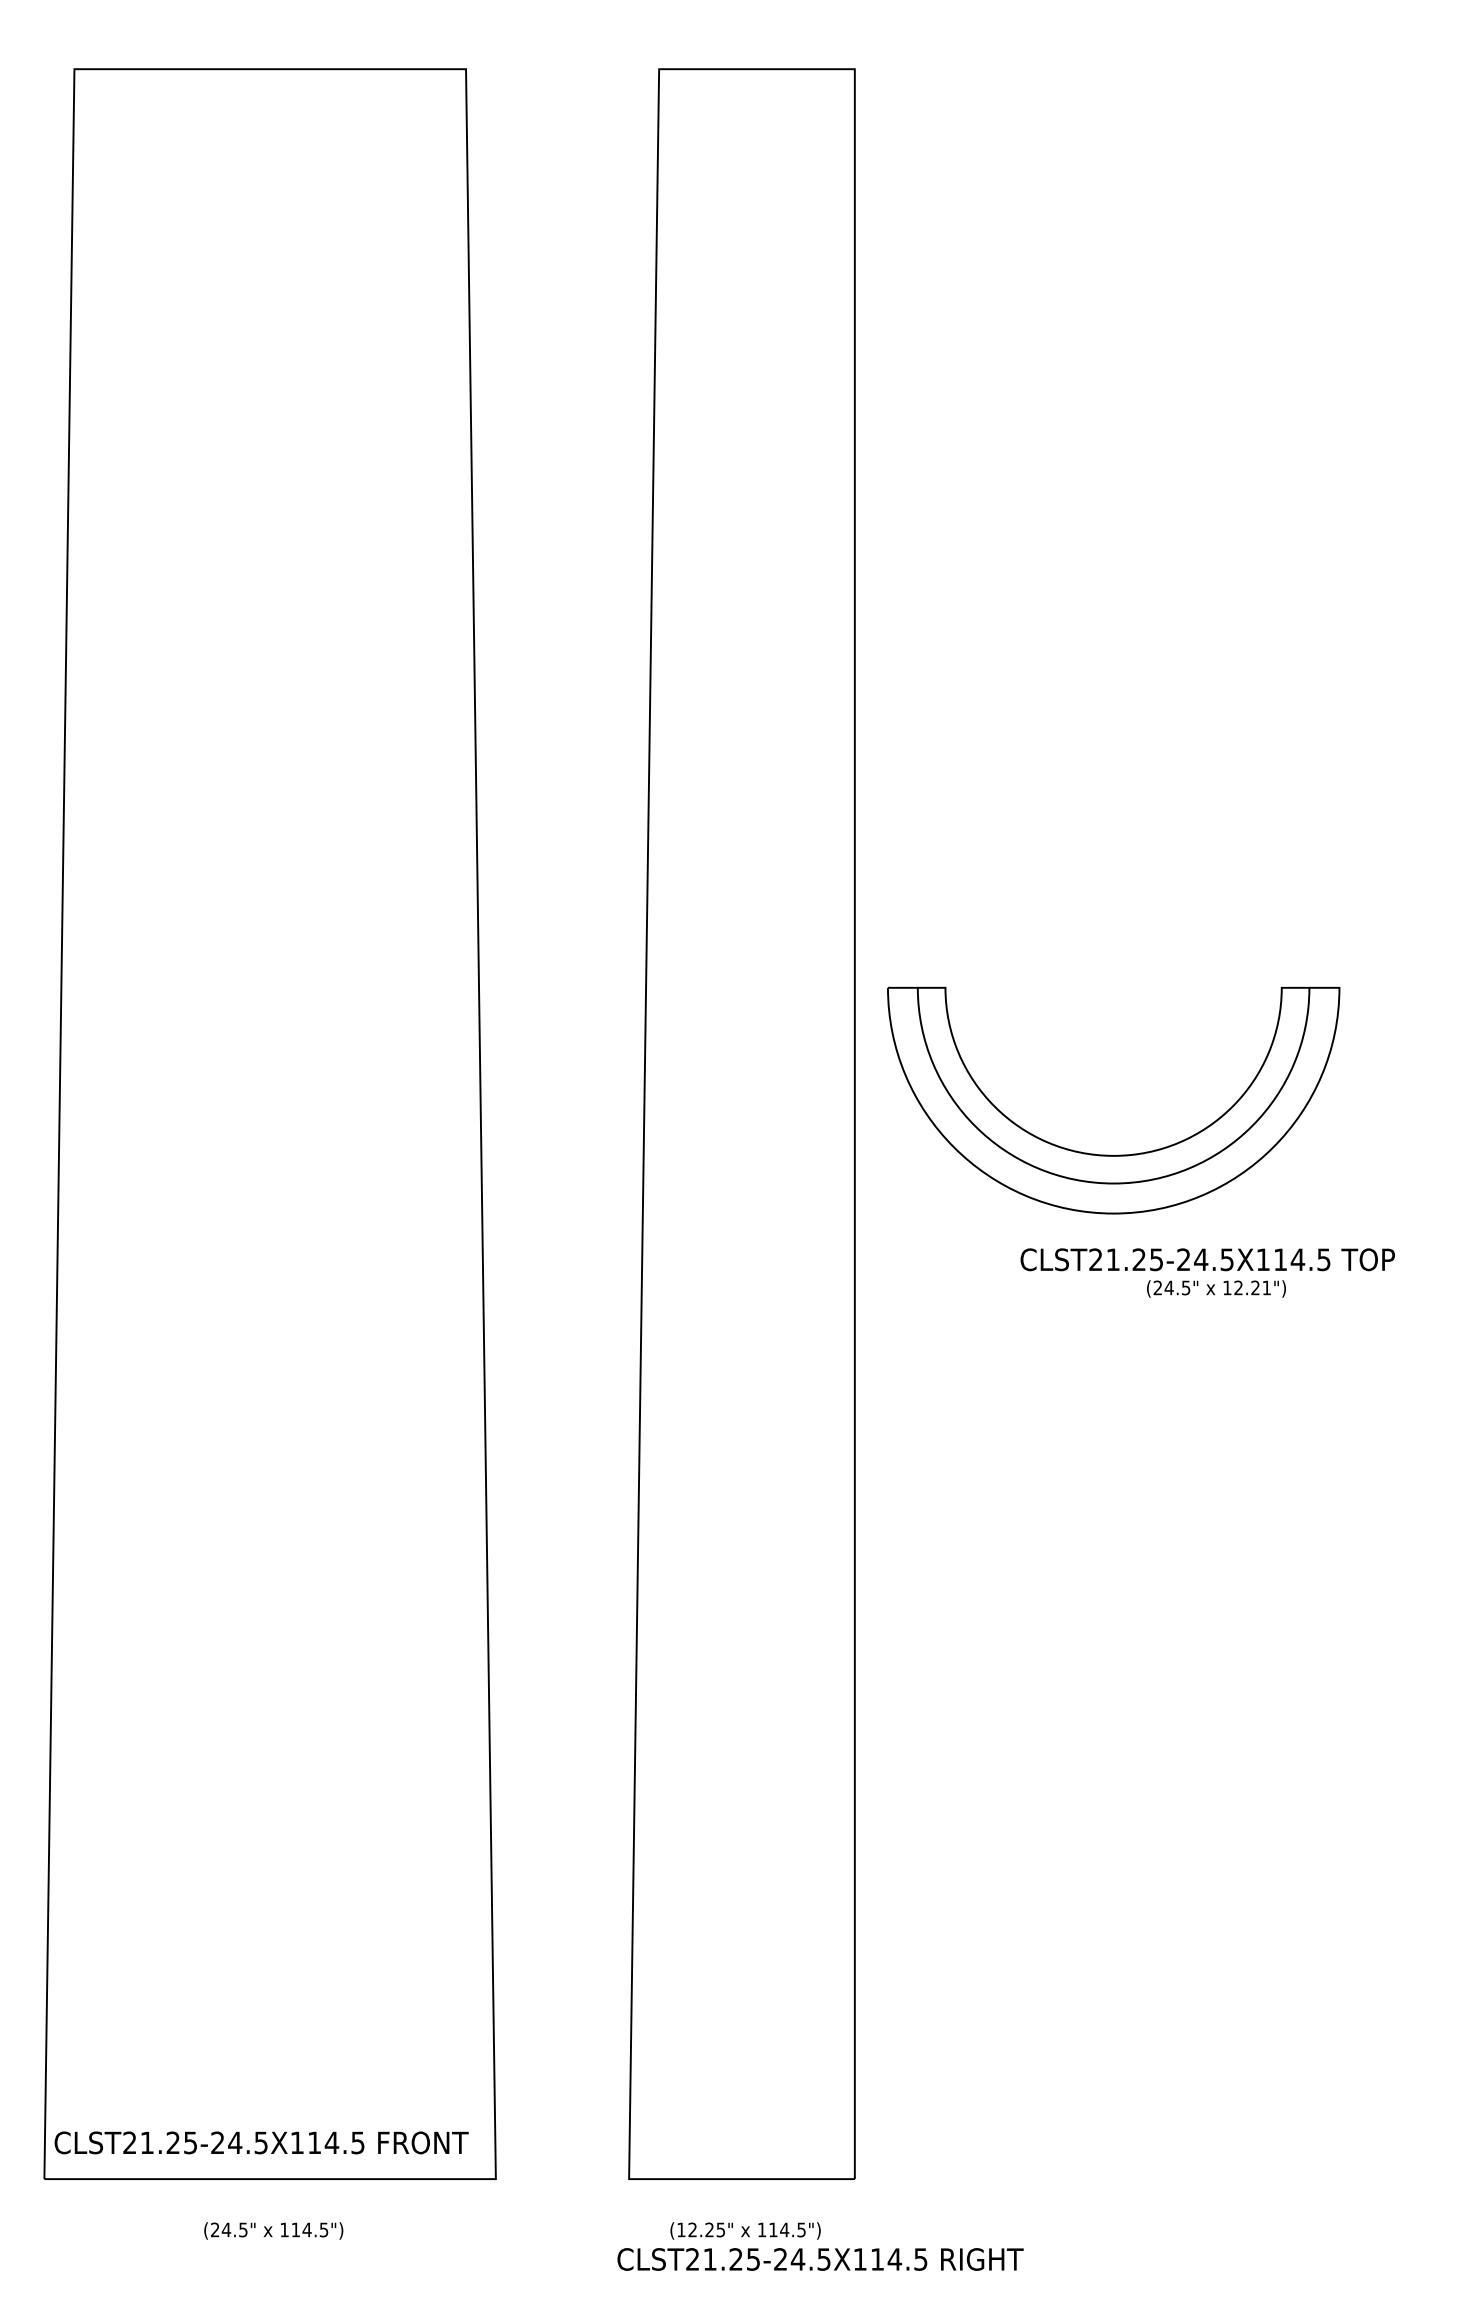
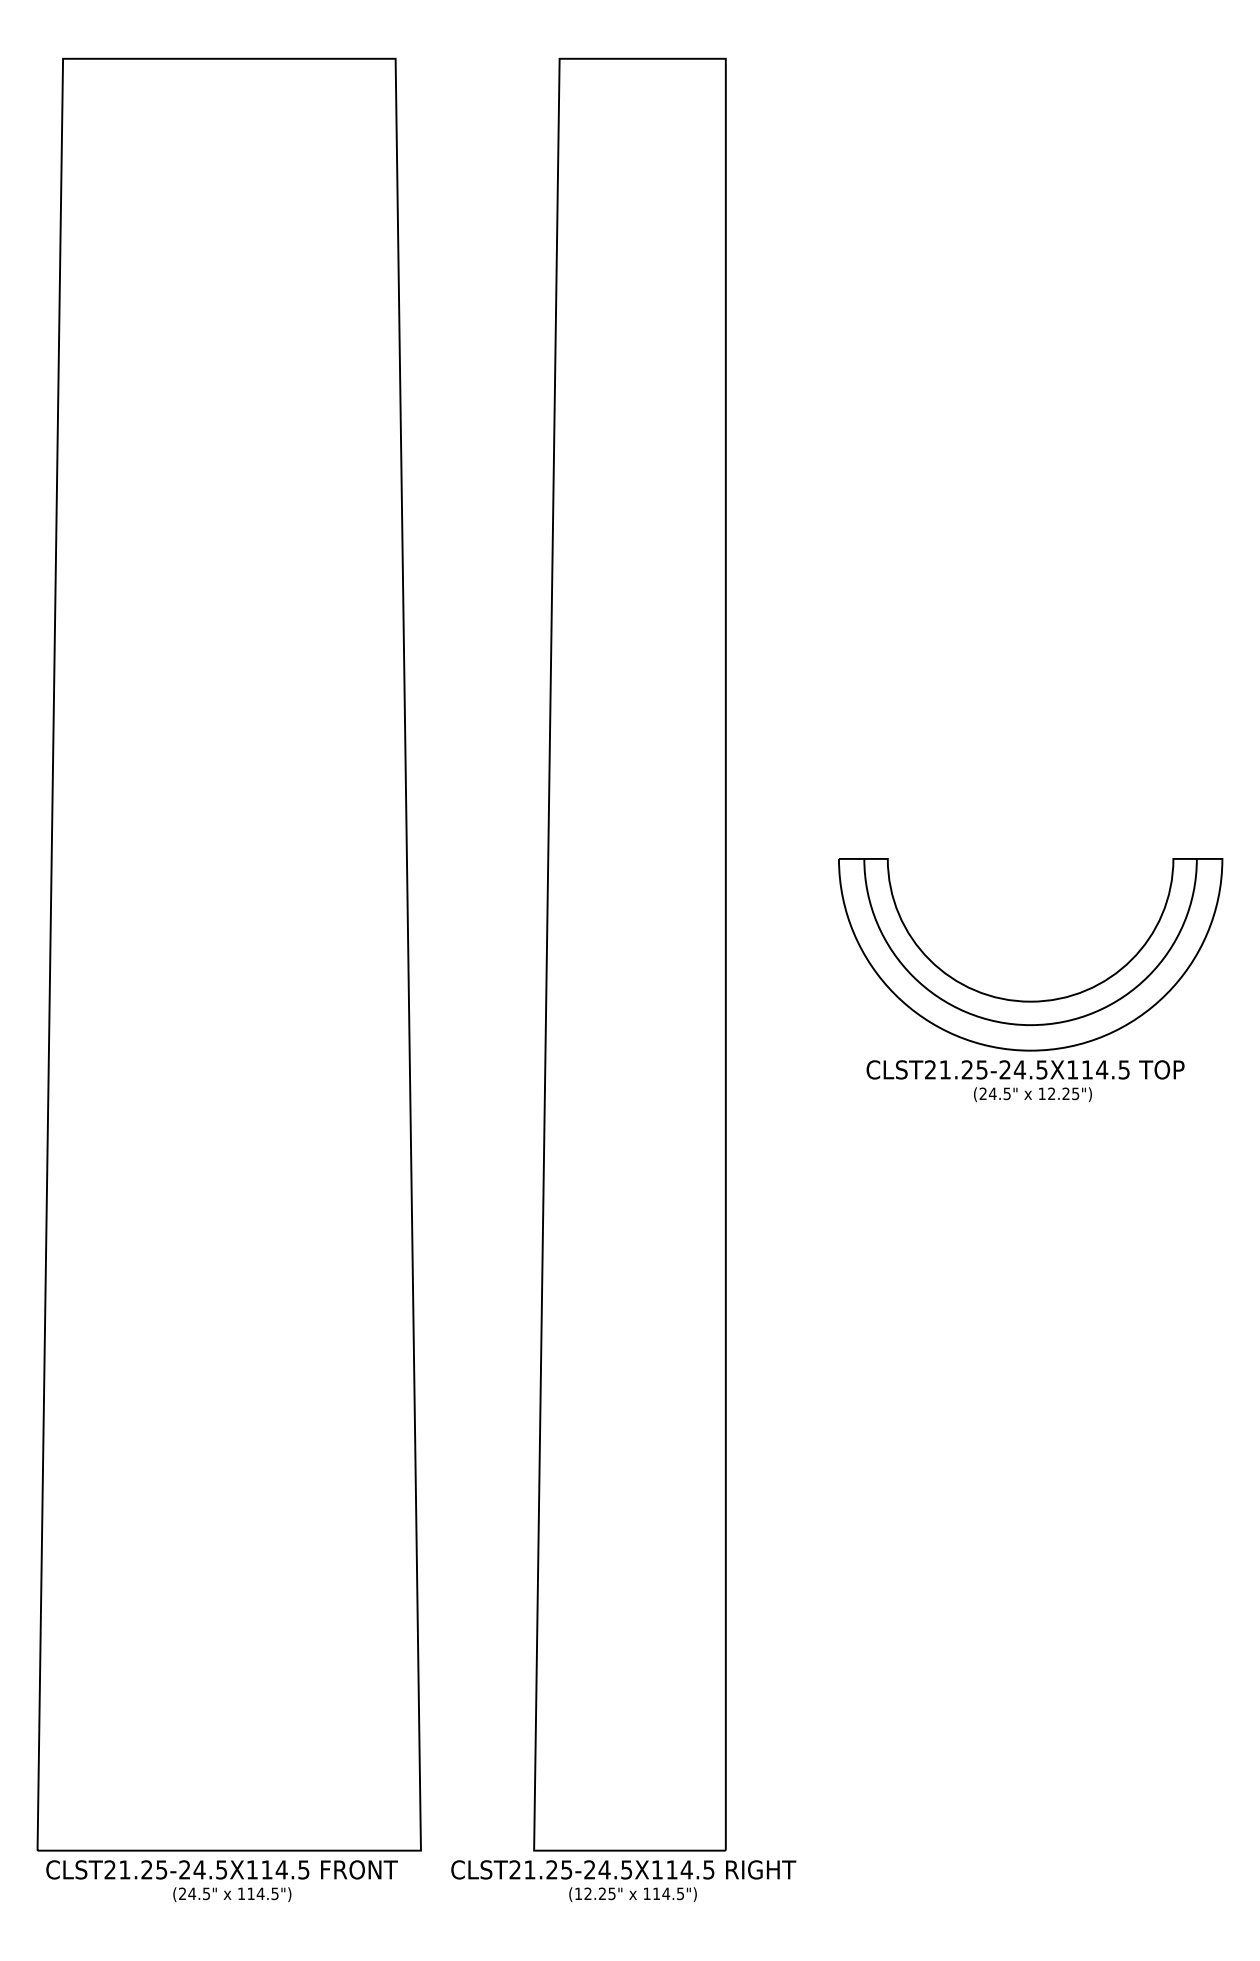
part: (1113, 1154) -> (1030, 1000), moved
text: (1266, 1287) -> (1075, 1093), 12.21") -> 12.25")
text: (260, 2142) -> (221, 1869), moved
text: (820, 2258) -> (623, 1869), moved

